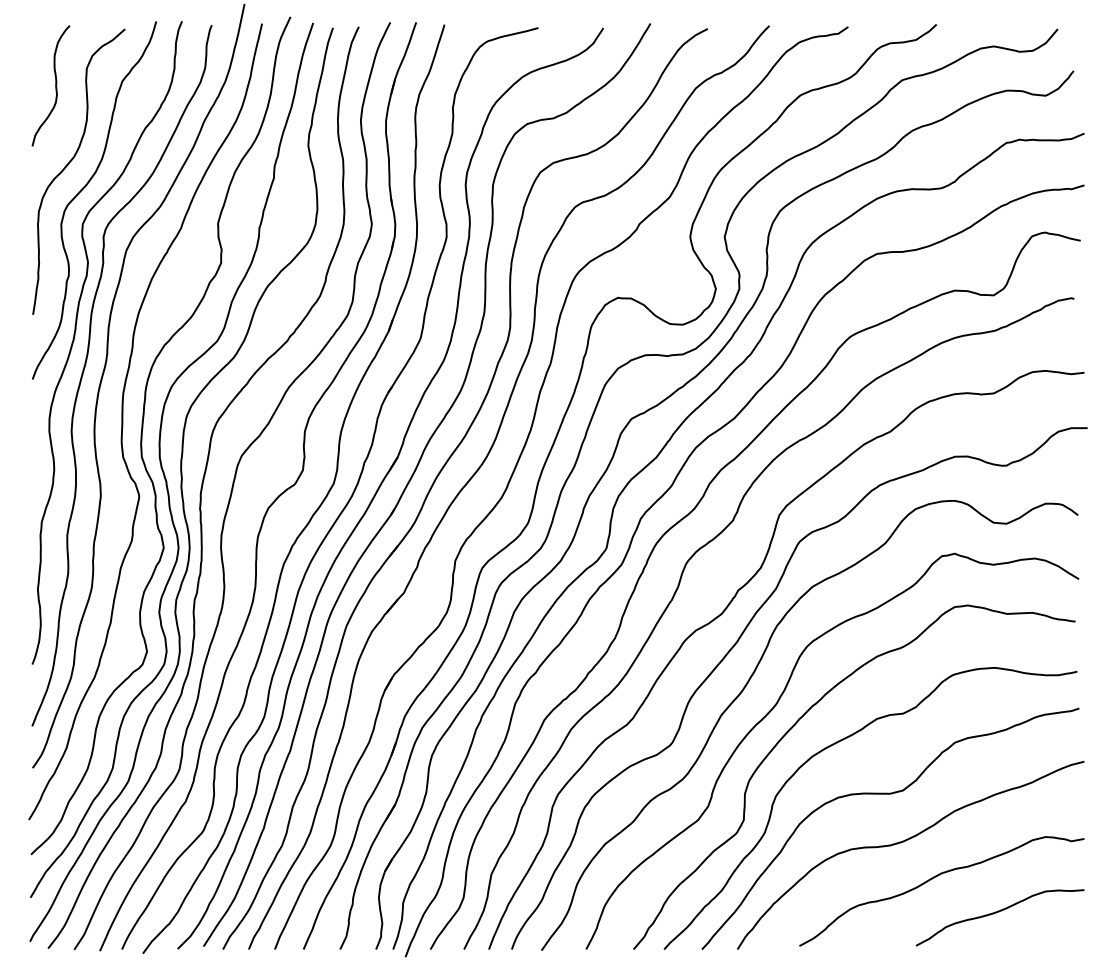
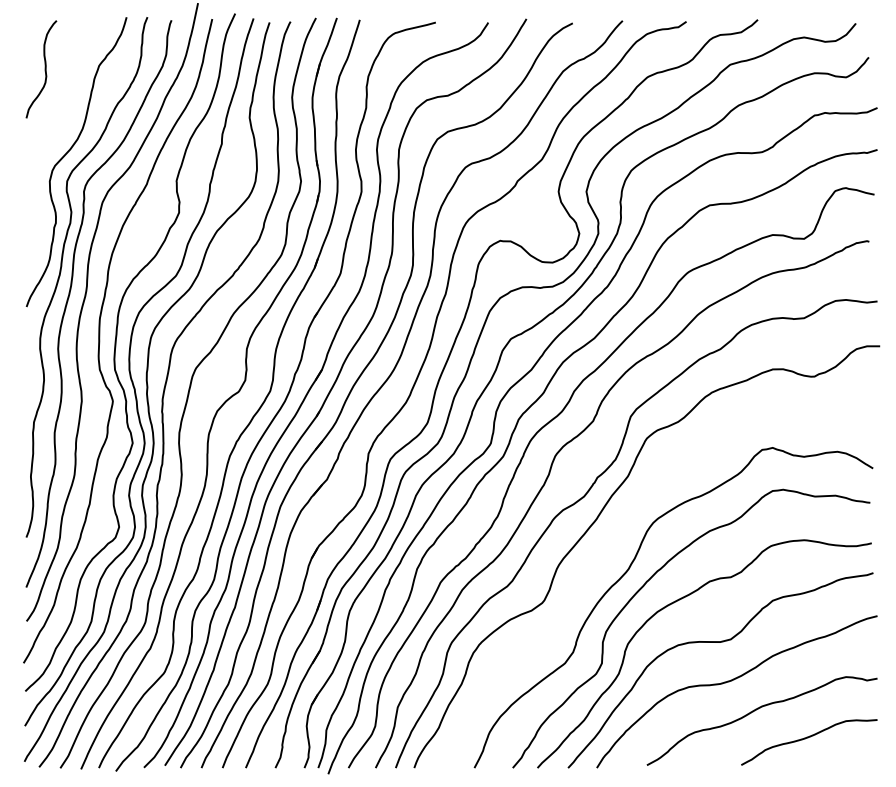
curve: (69, 164) -> (56, 133), removed
curve: (745, 688) -> (603, 556), removed

